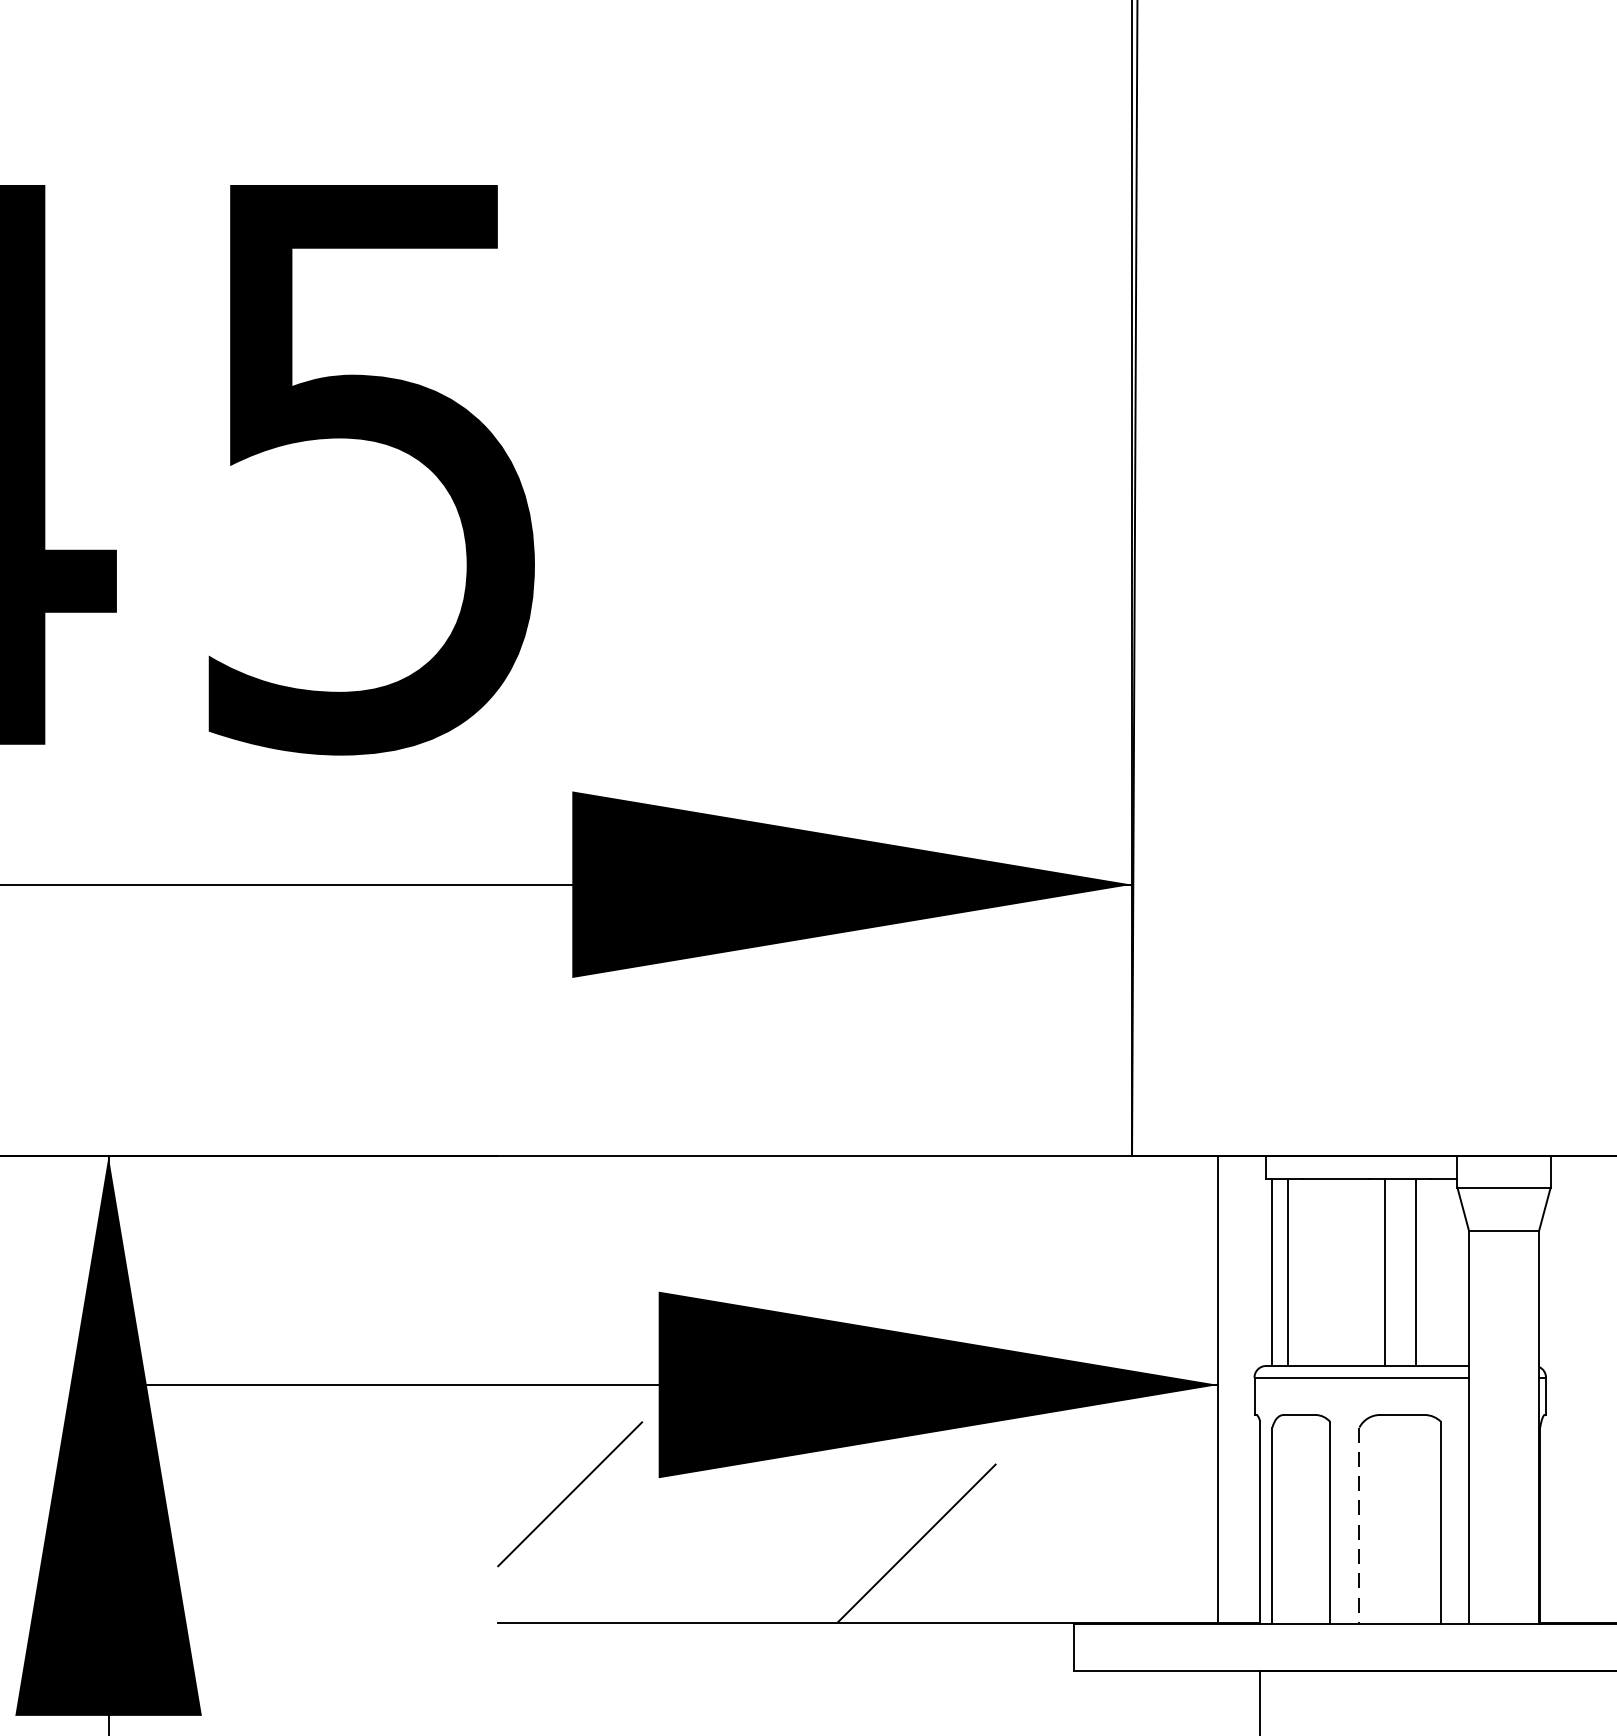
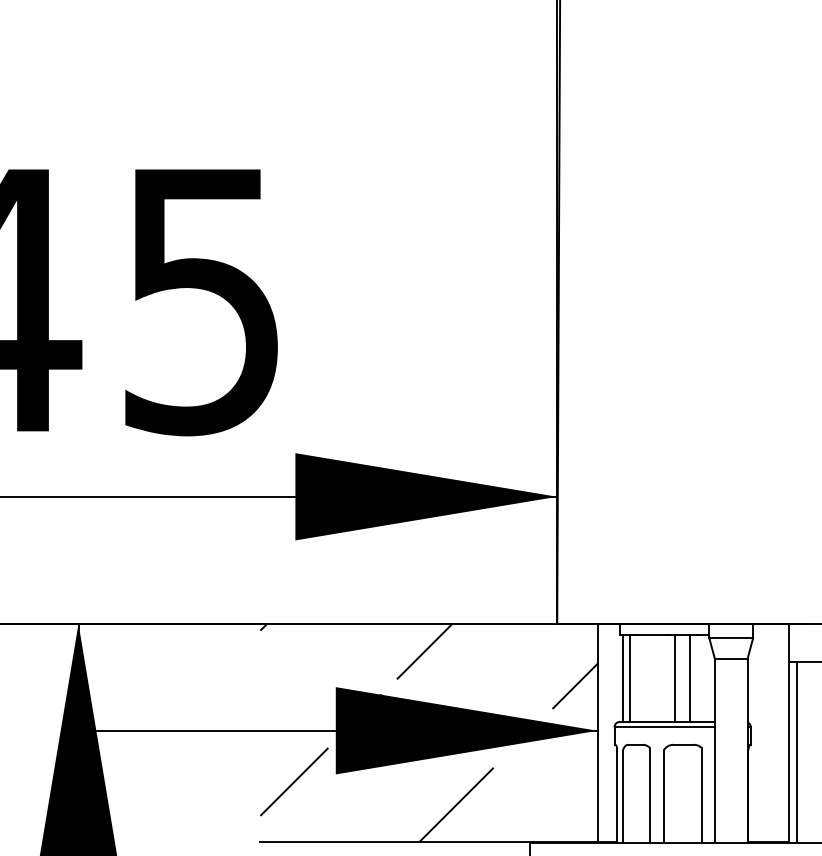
hatch: (856, 1256) -> (428, 670), added
line: (1359, 1527) -> (663, 797), dashed -> solid

